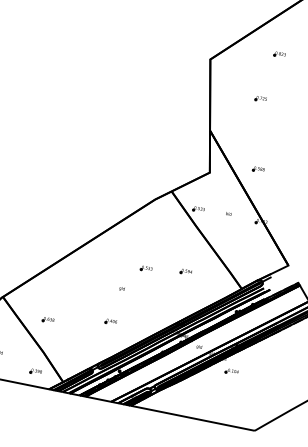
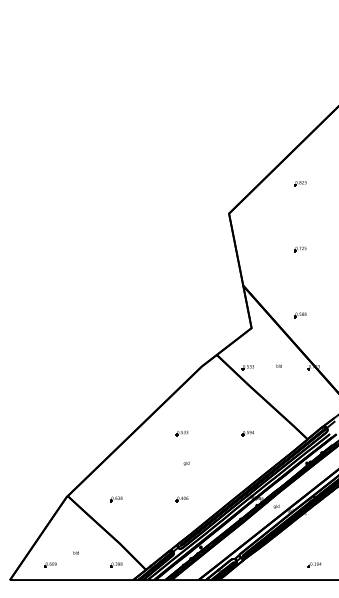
part: (280, 54) -> (300, 183), moved
part: (261, 99) -> (300, 249), moved
part: (145, 268) -> (181, 433), moved
part: (48, 320) -> (116, 499), moved
part: (231, 371) -> (314, 564), moved

